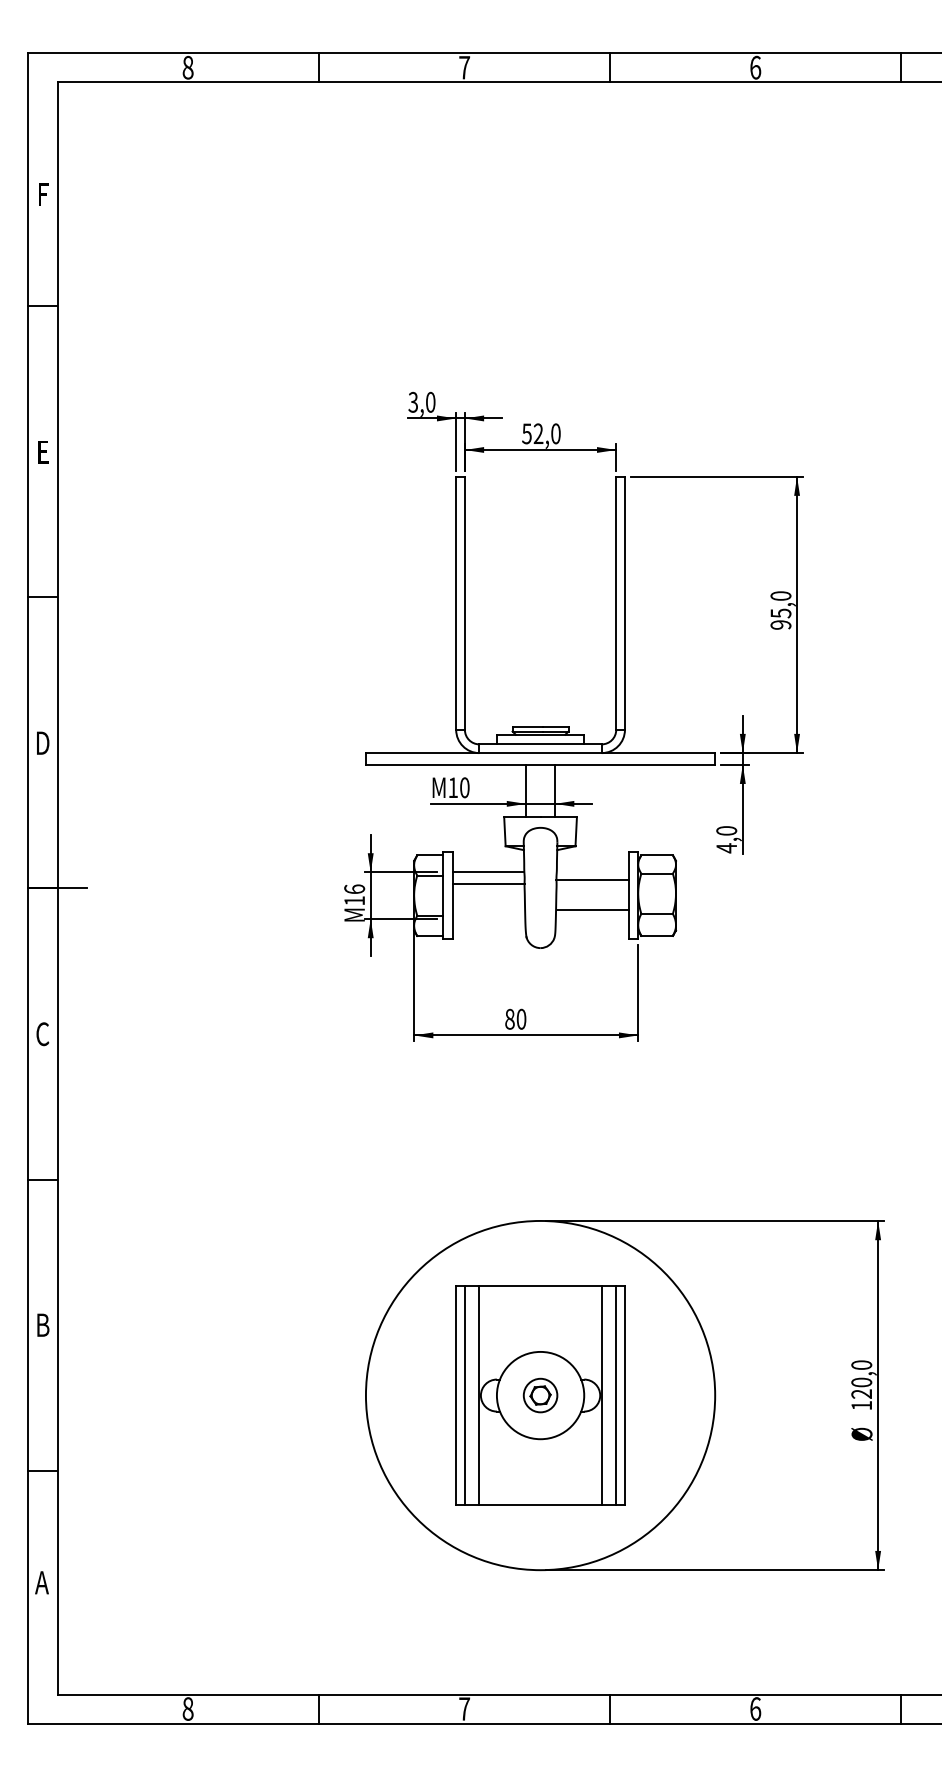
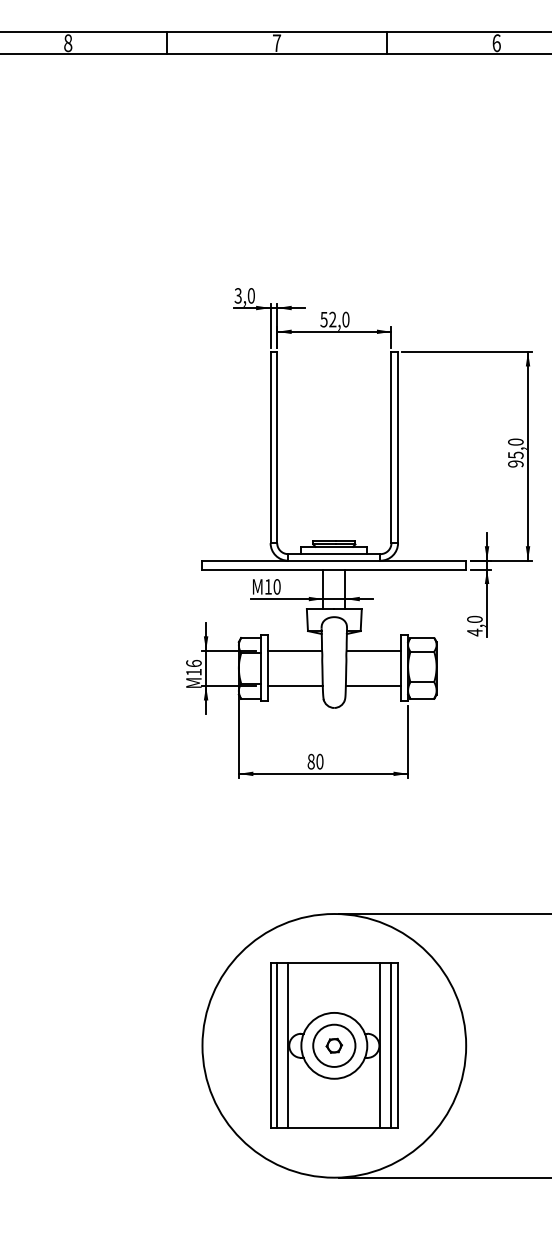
line: (591, 880) -> (372, 686), moved
line: (488, 884) -> (295, 686), moved
line: (592, 910) -> (373, 650), moved
circle: (540, 1395) -> (334, 1045), size x1.67

